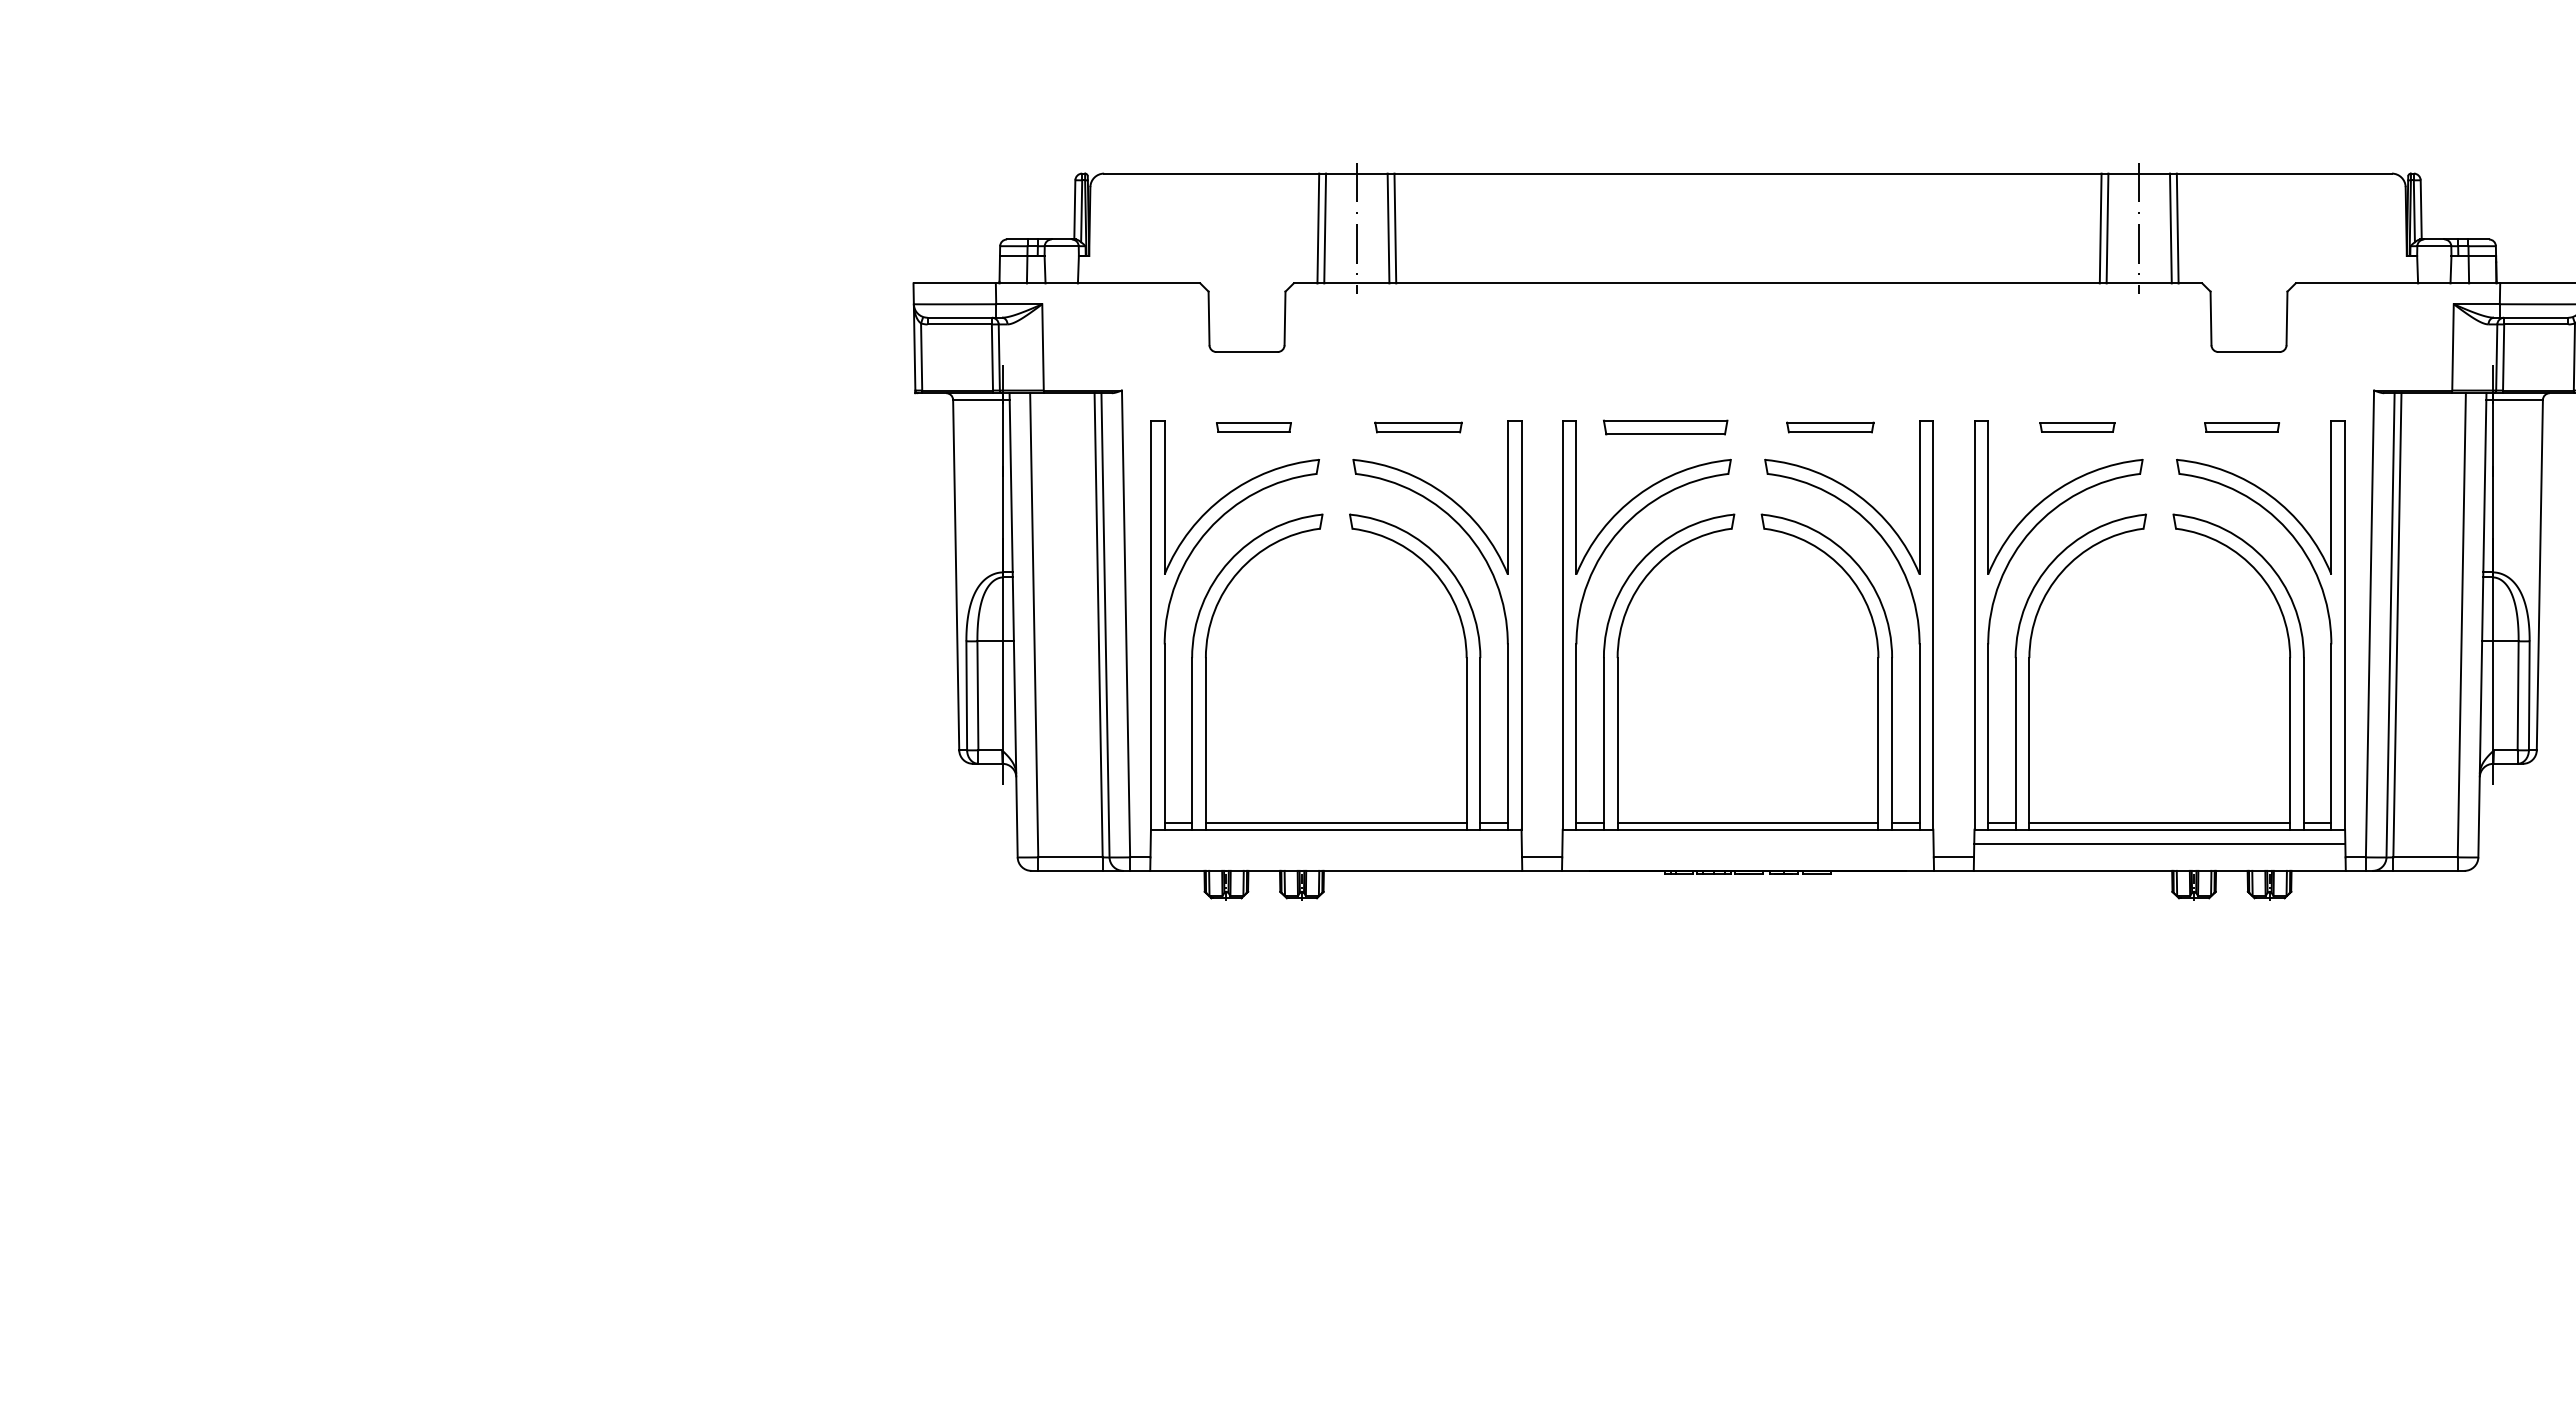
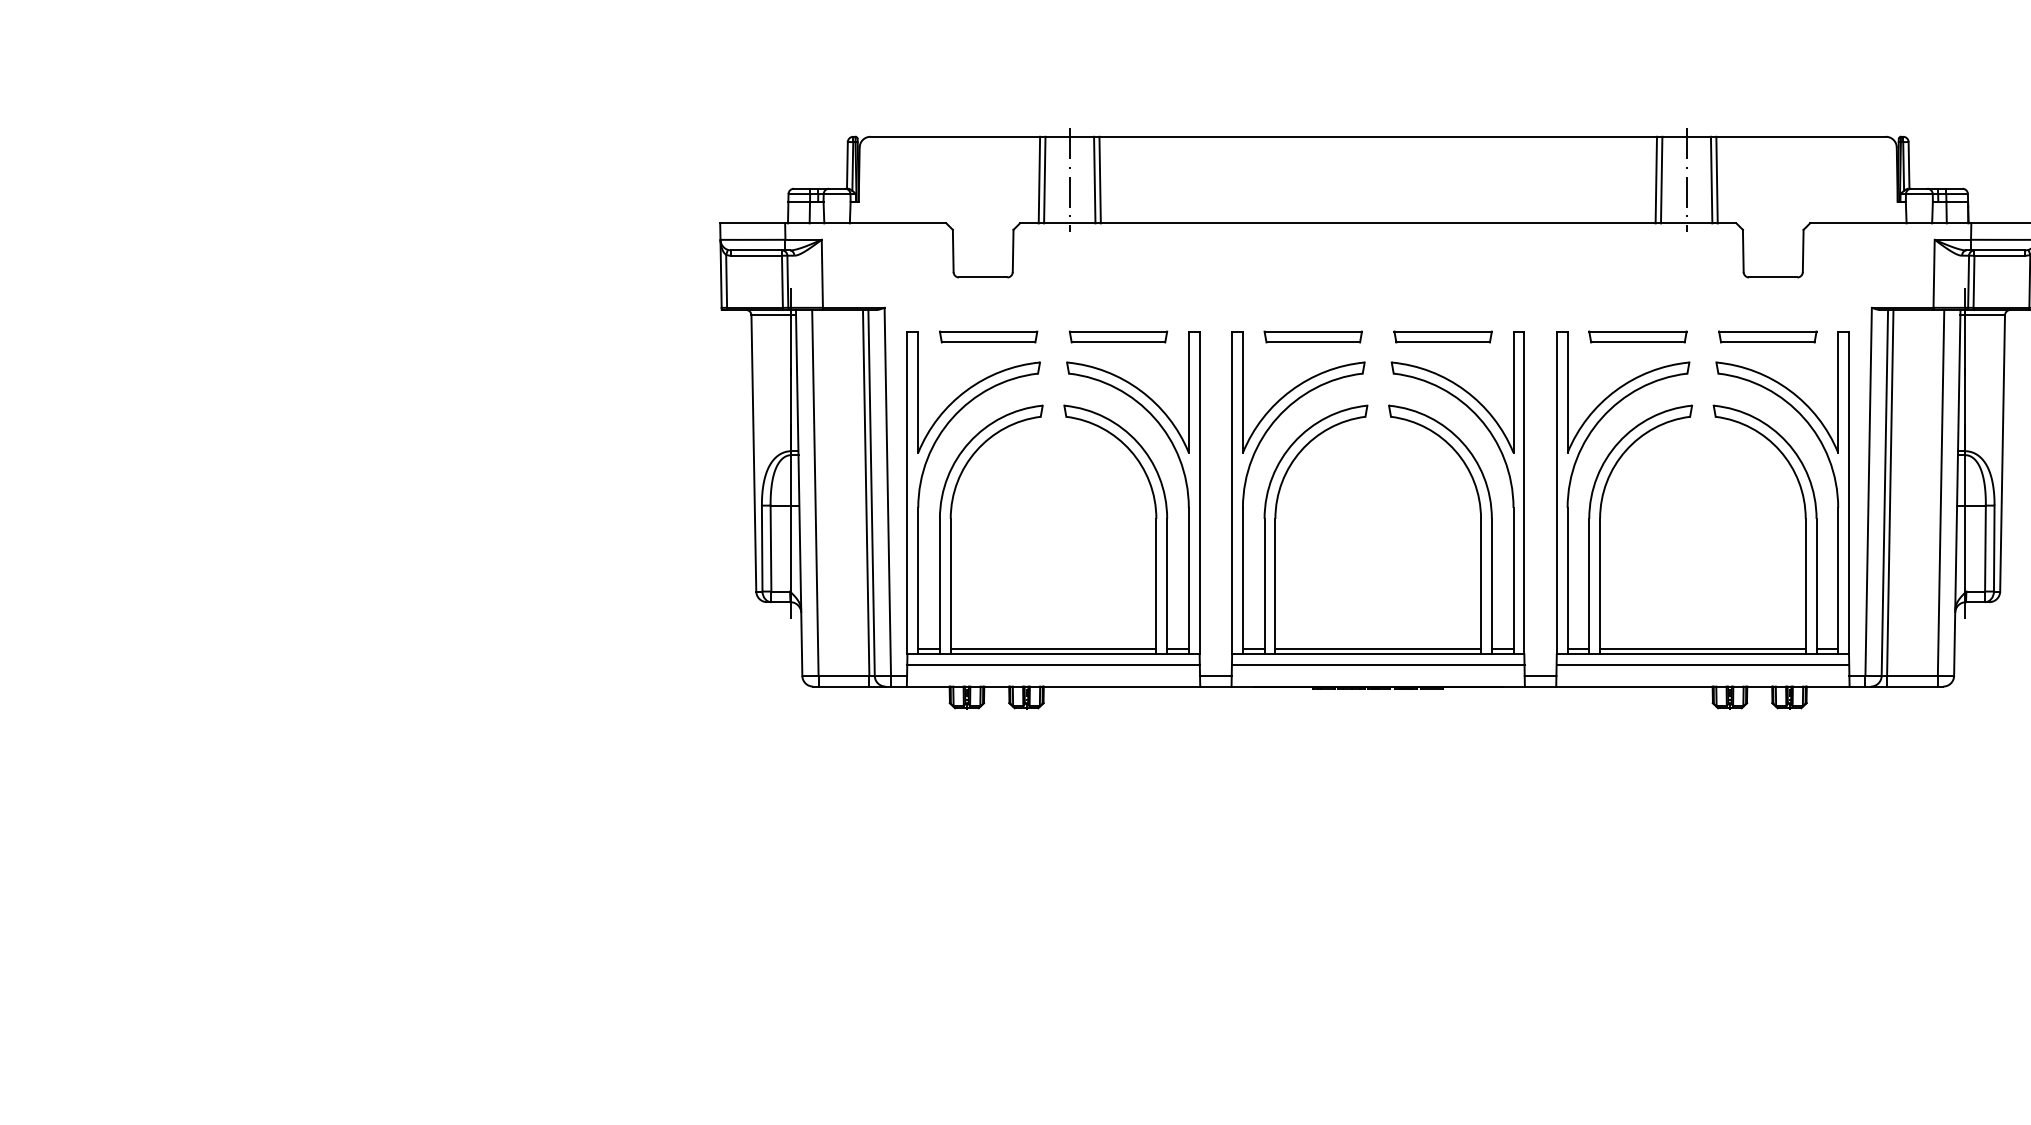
part: (1253, 427) -> (988, 336), size x1.67
part: (1418, 427) -> (1118, 336), size x1.43
part: (1830, 427) -> (1443, 336), size x1.43
part: (2077, 427) -> (1638, 336), size x1.67
part: (2241, 427) -> (1767, 336), size x1.67
line: (1335, 843) -> (1052, 665), added
line: (1747, 843) -> (1377, 665), added

